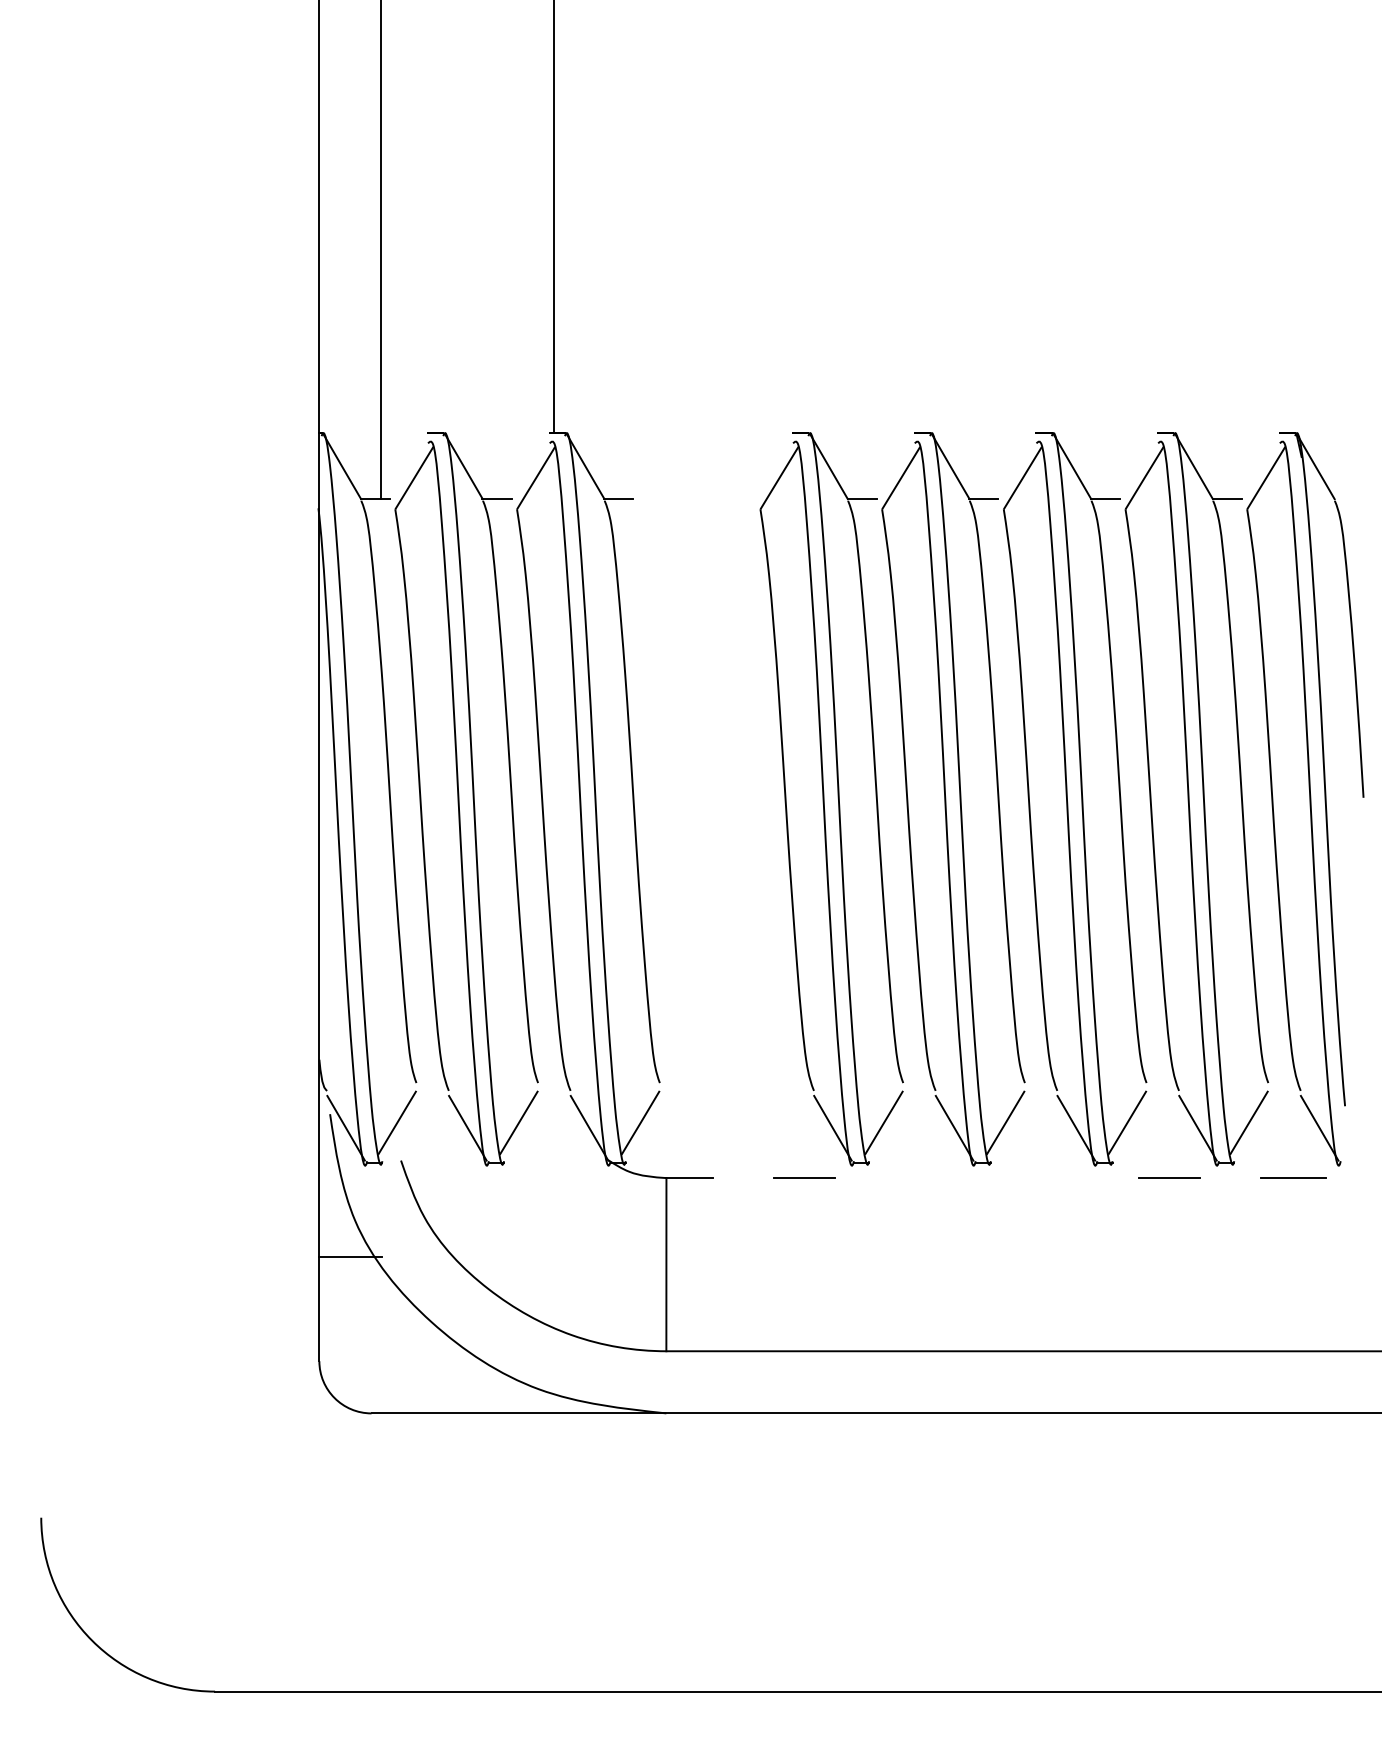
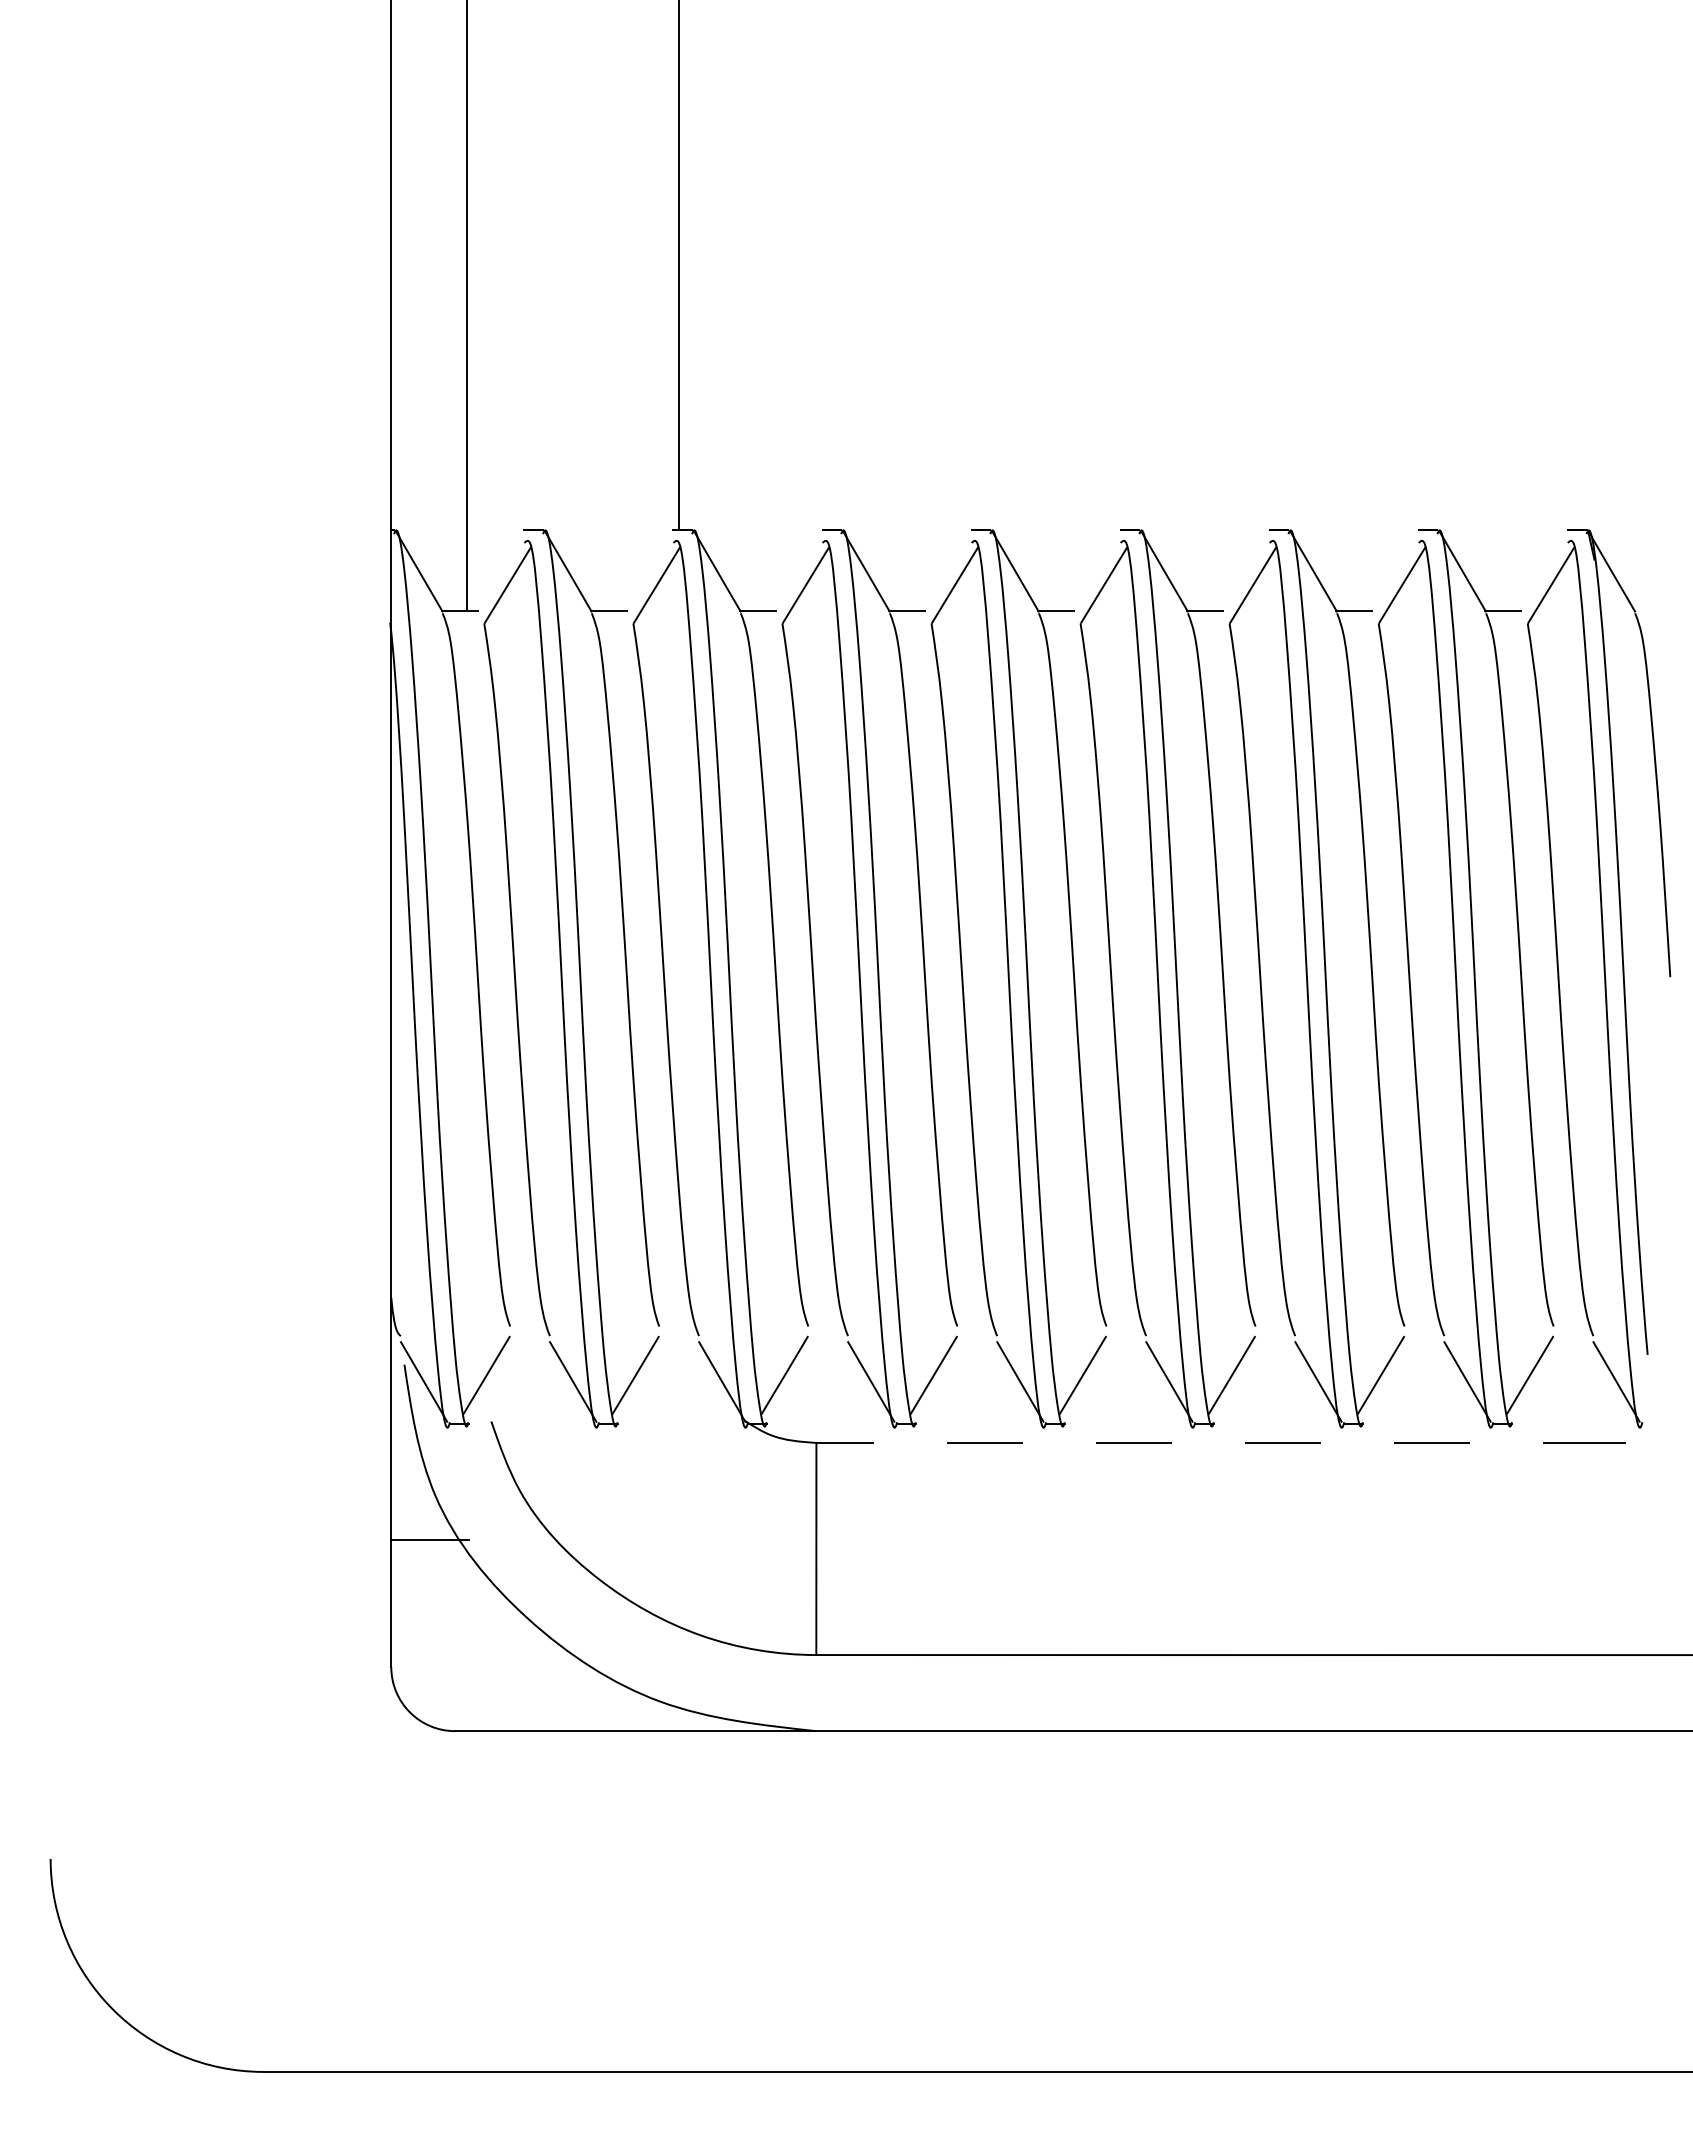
part: (716, 798) -> (877, 978), added
line: (925, 1177) -> (1133, 1442), added
line: (1047, 1177) -> (1283, 1442), added

